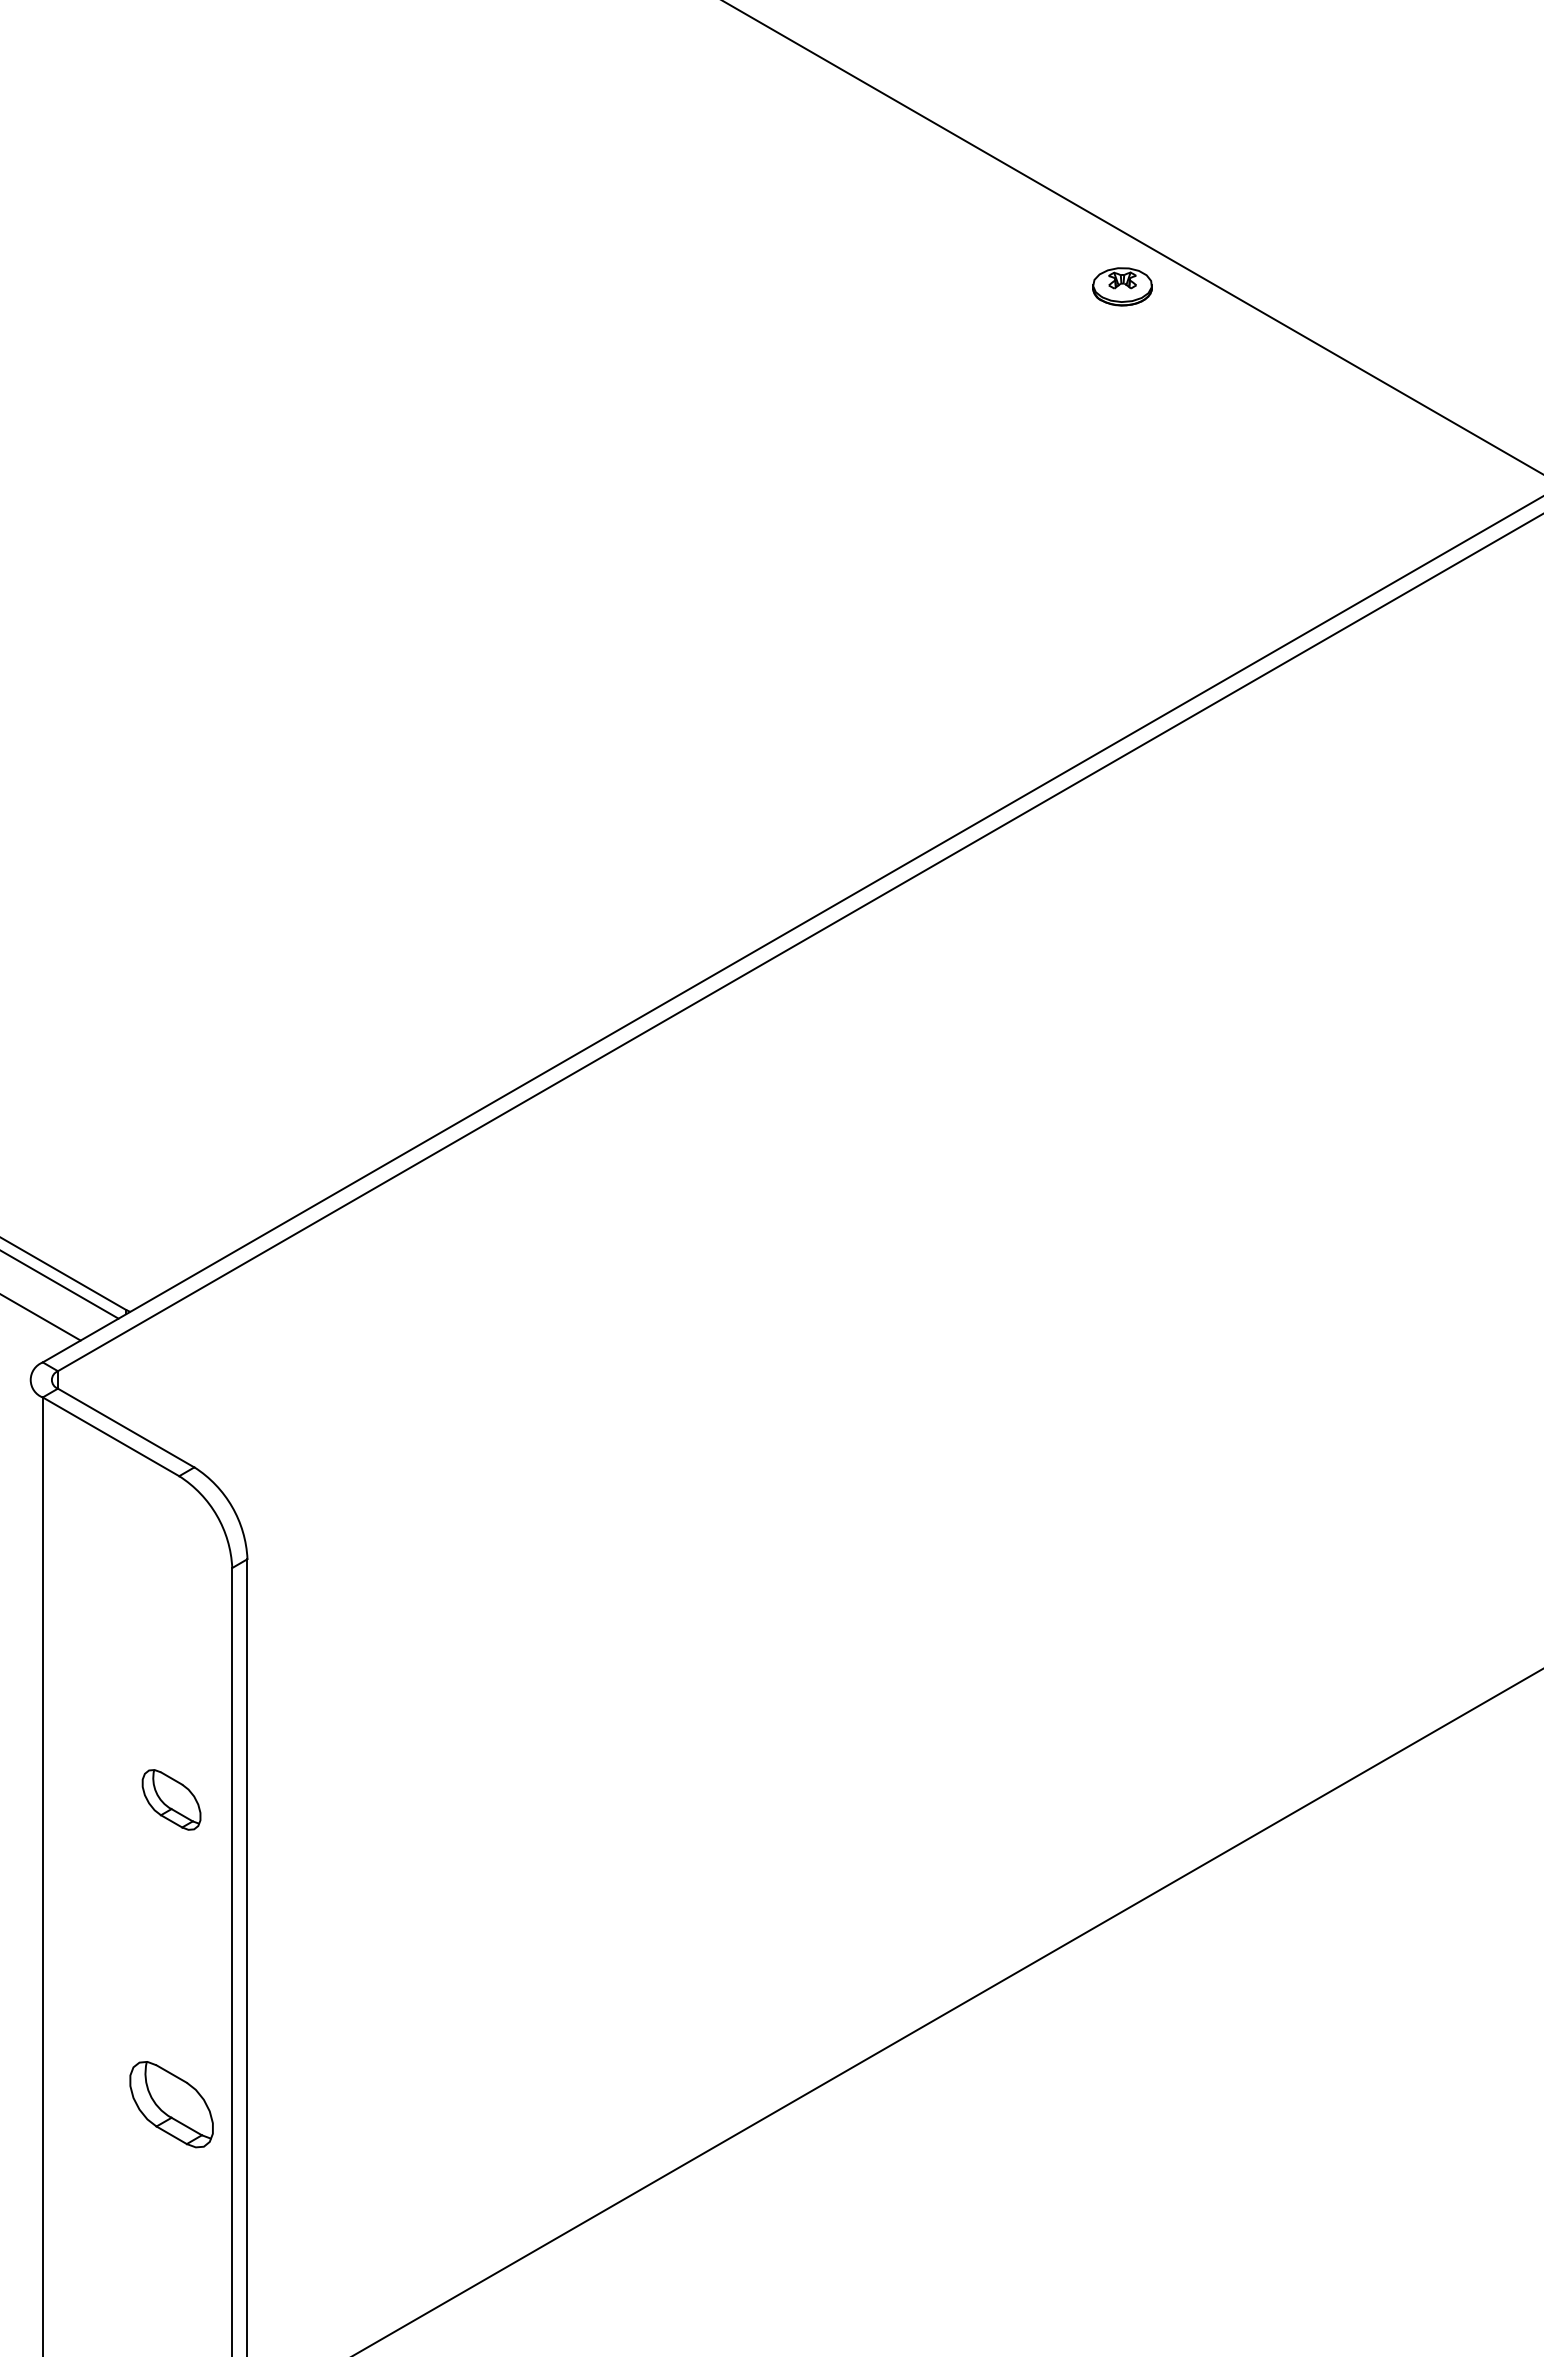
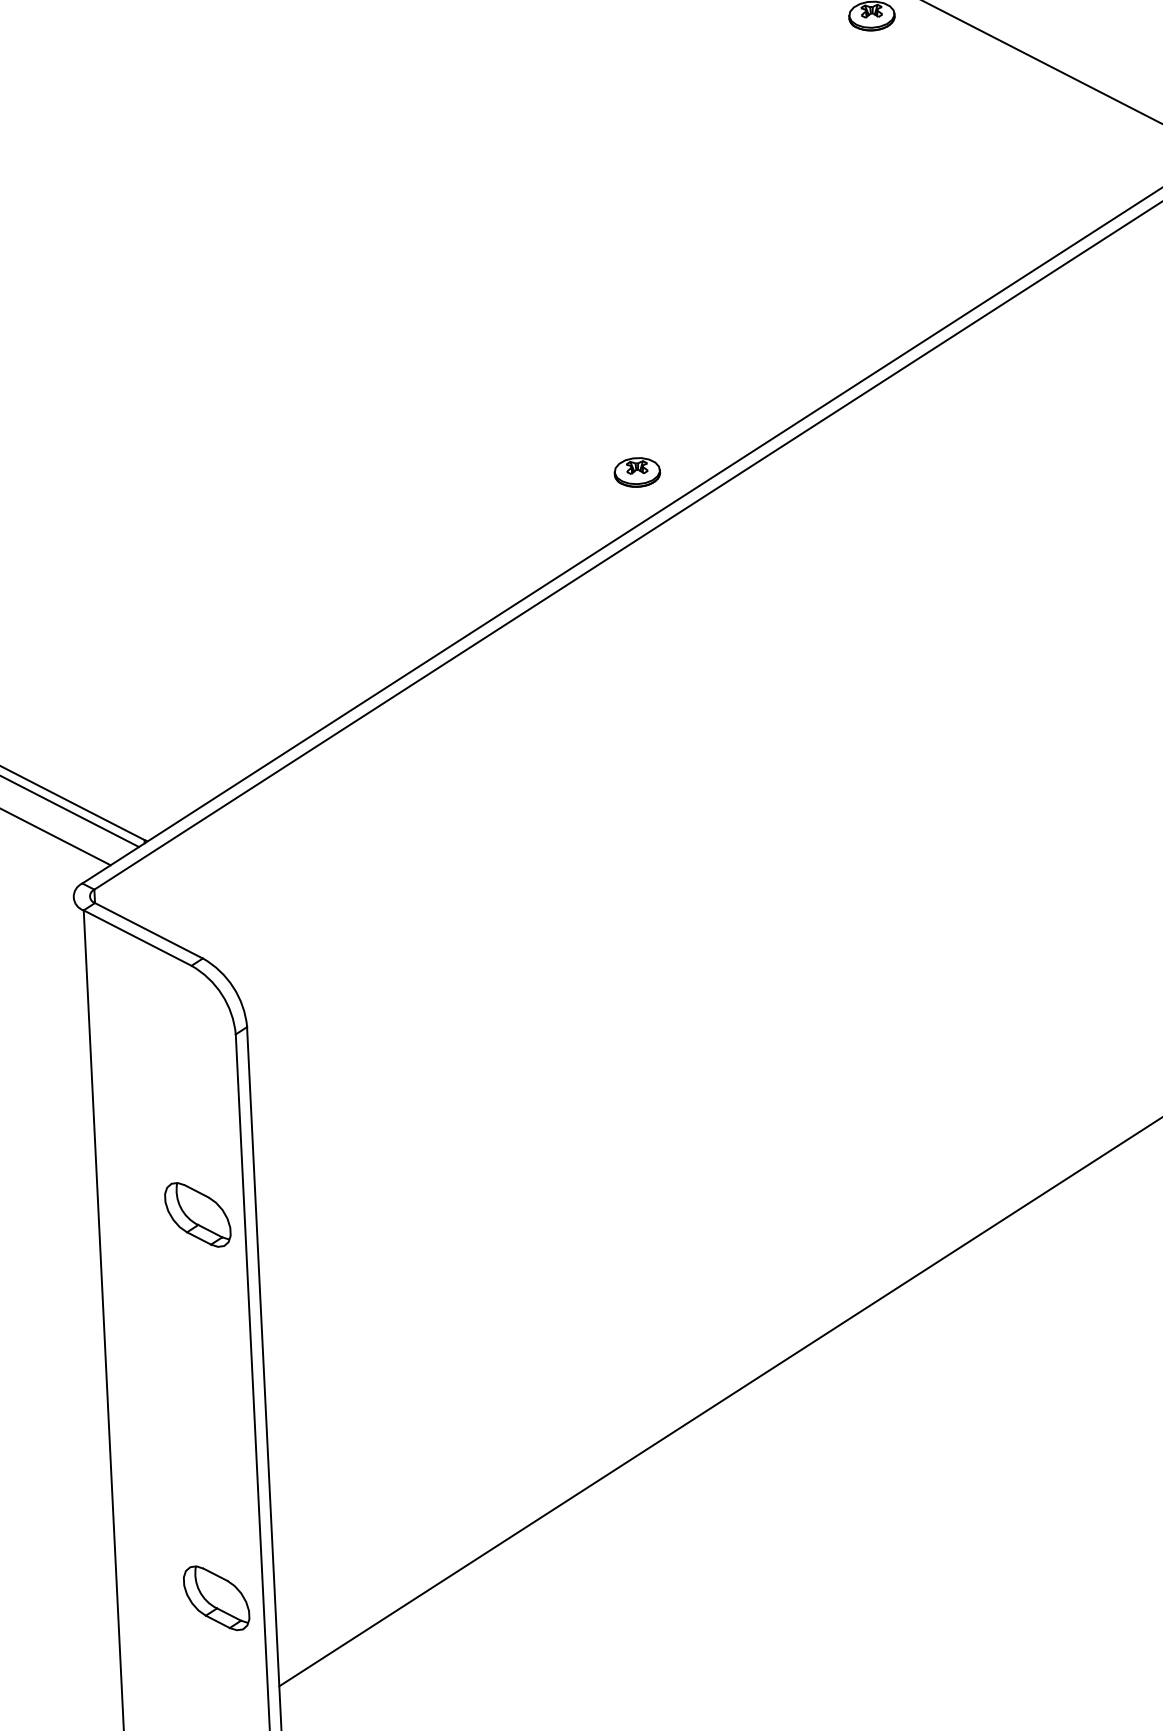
part: (788, 863) -> (636, 471), added
part: (171, 1799) -> (197, 1214), size x1.43
part: (171, 2104) -> (216, 1598), moved

